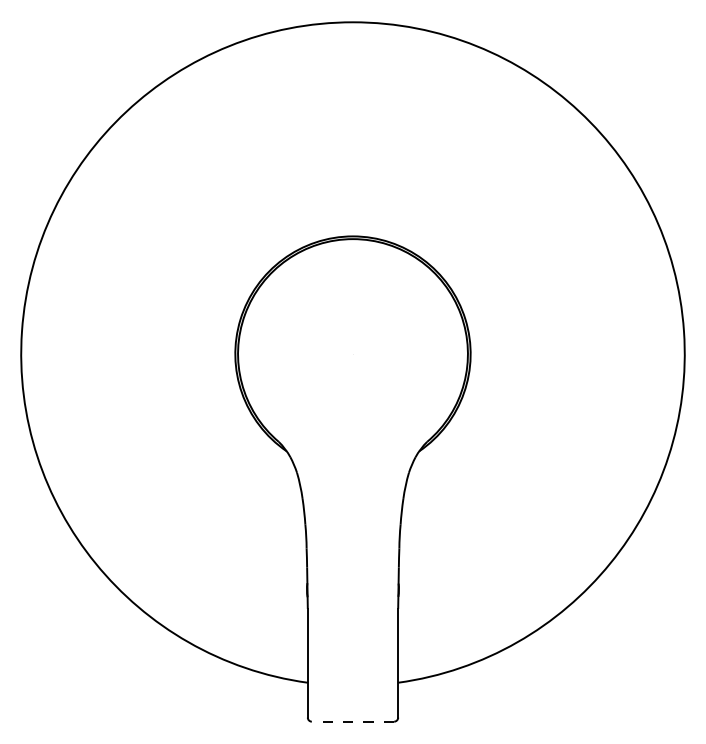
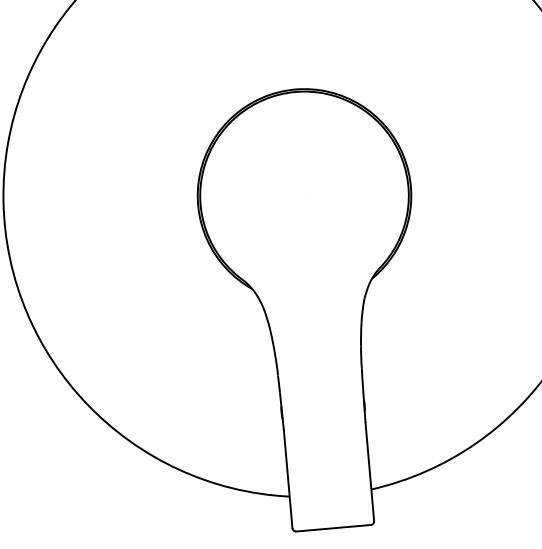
line: (352, 721) -> (333, 528), dashed -> solid

